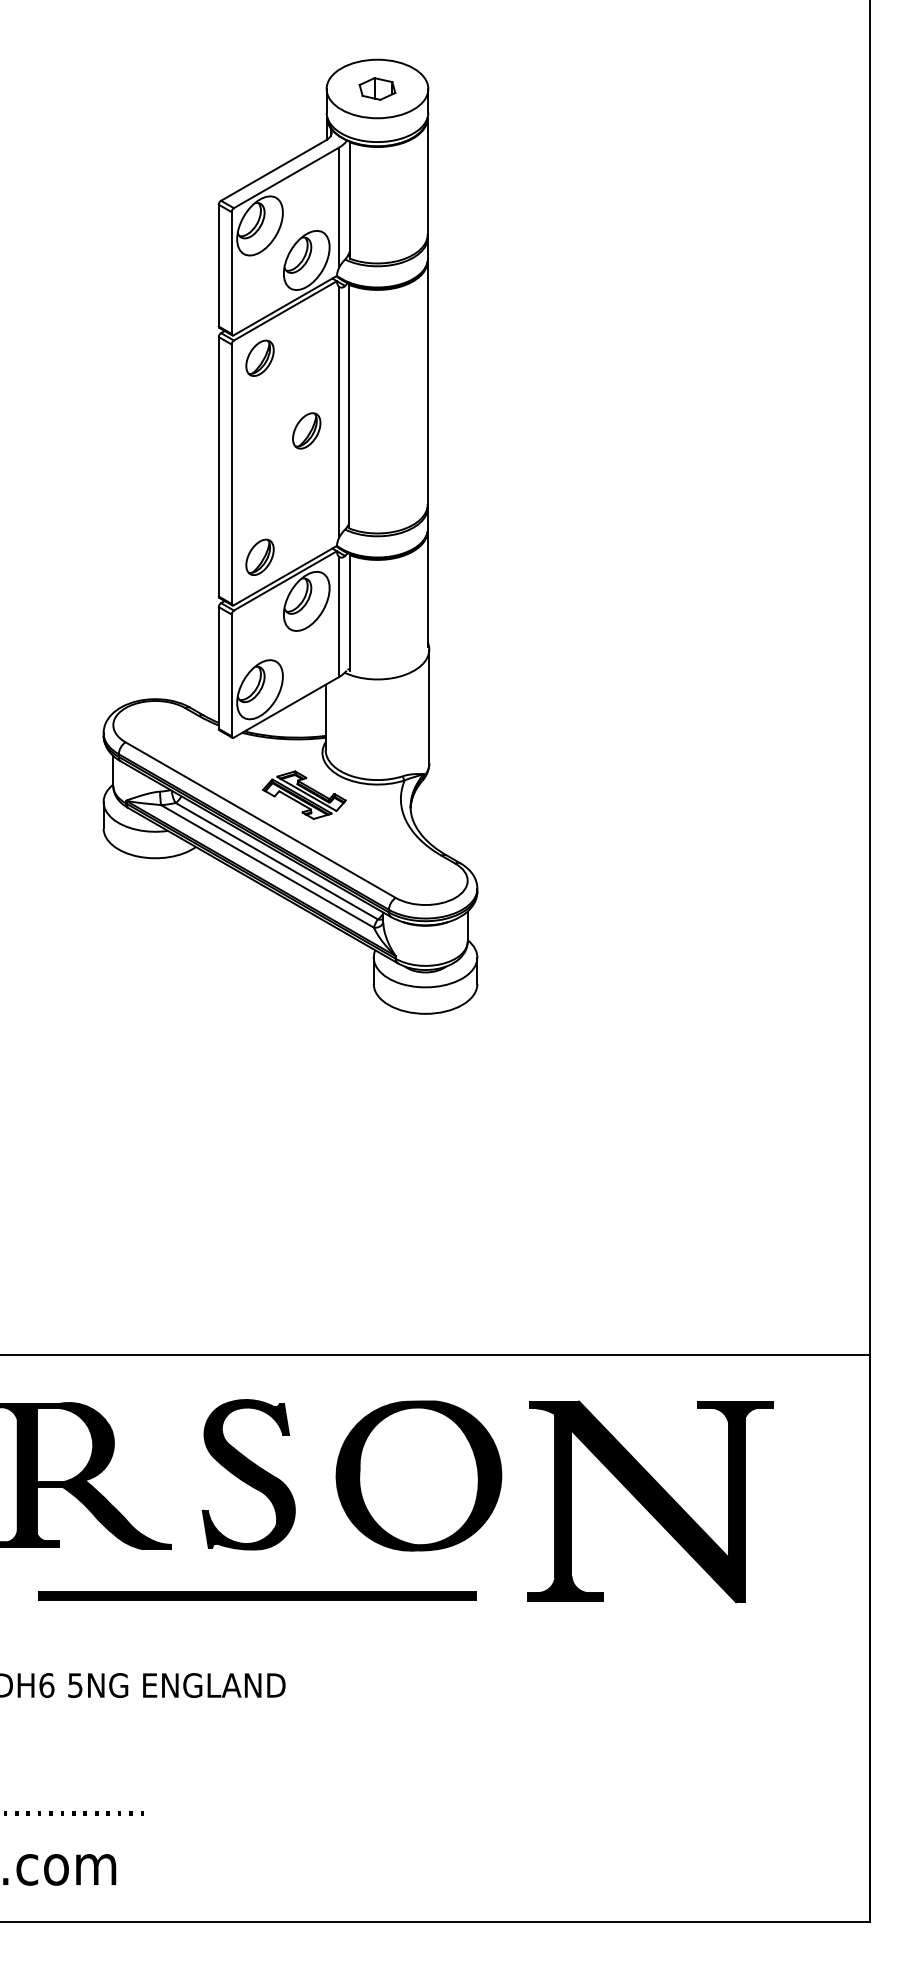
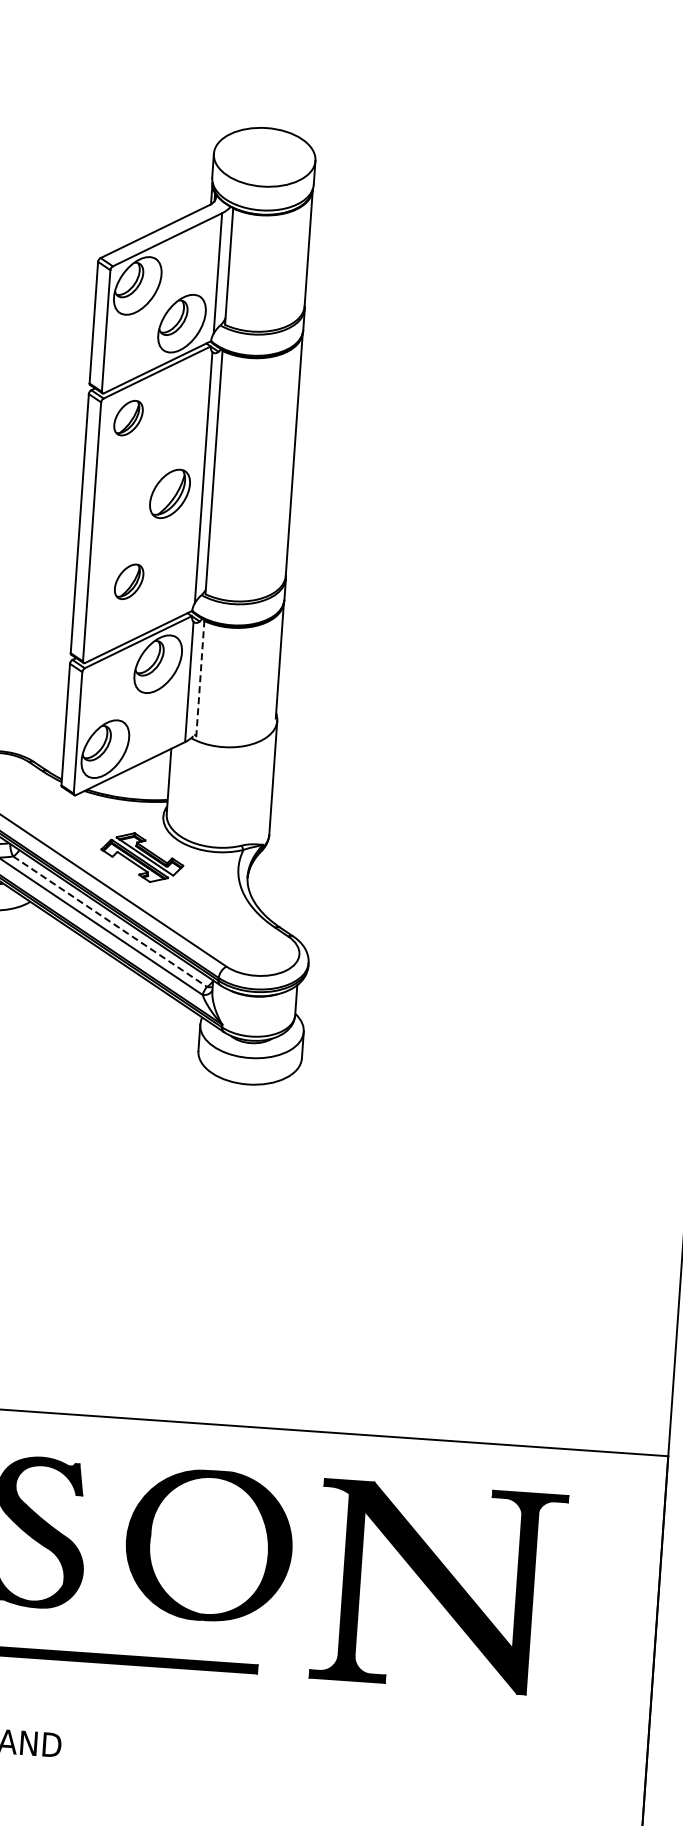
part: (377, 88) -> (264, 156), removed
part: (306, 430) -> (169, 493), size x1.4
part: (259, 556) -> (128, 580), moved
line: (349, 612) -> (200, 678), solid -> dashed
line: (276, 861) -> (109, 921), solid -> dashed

